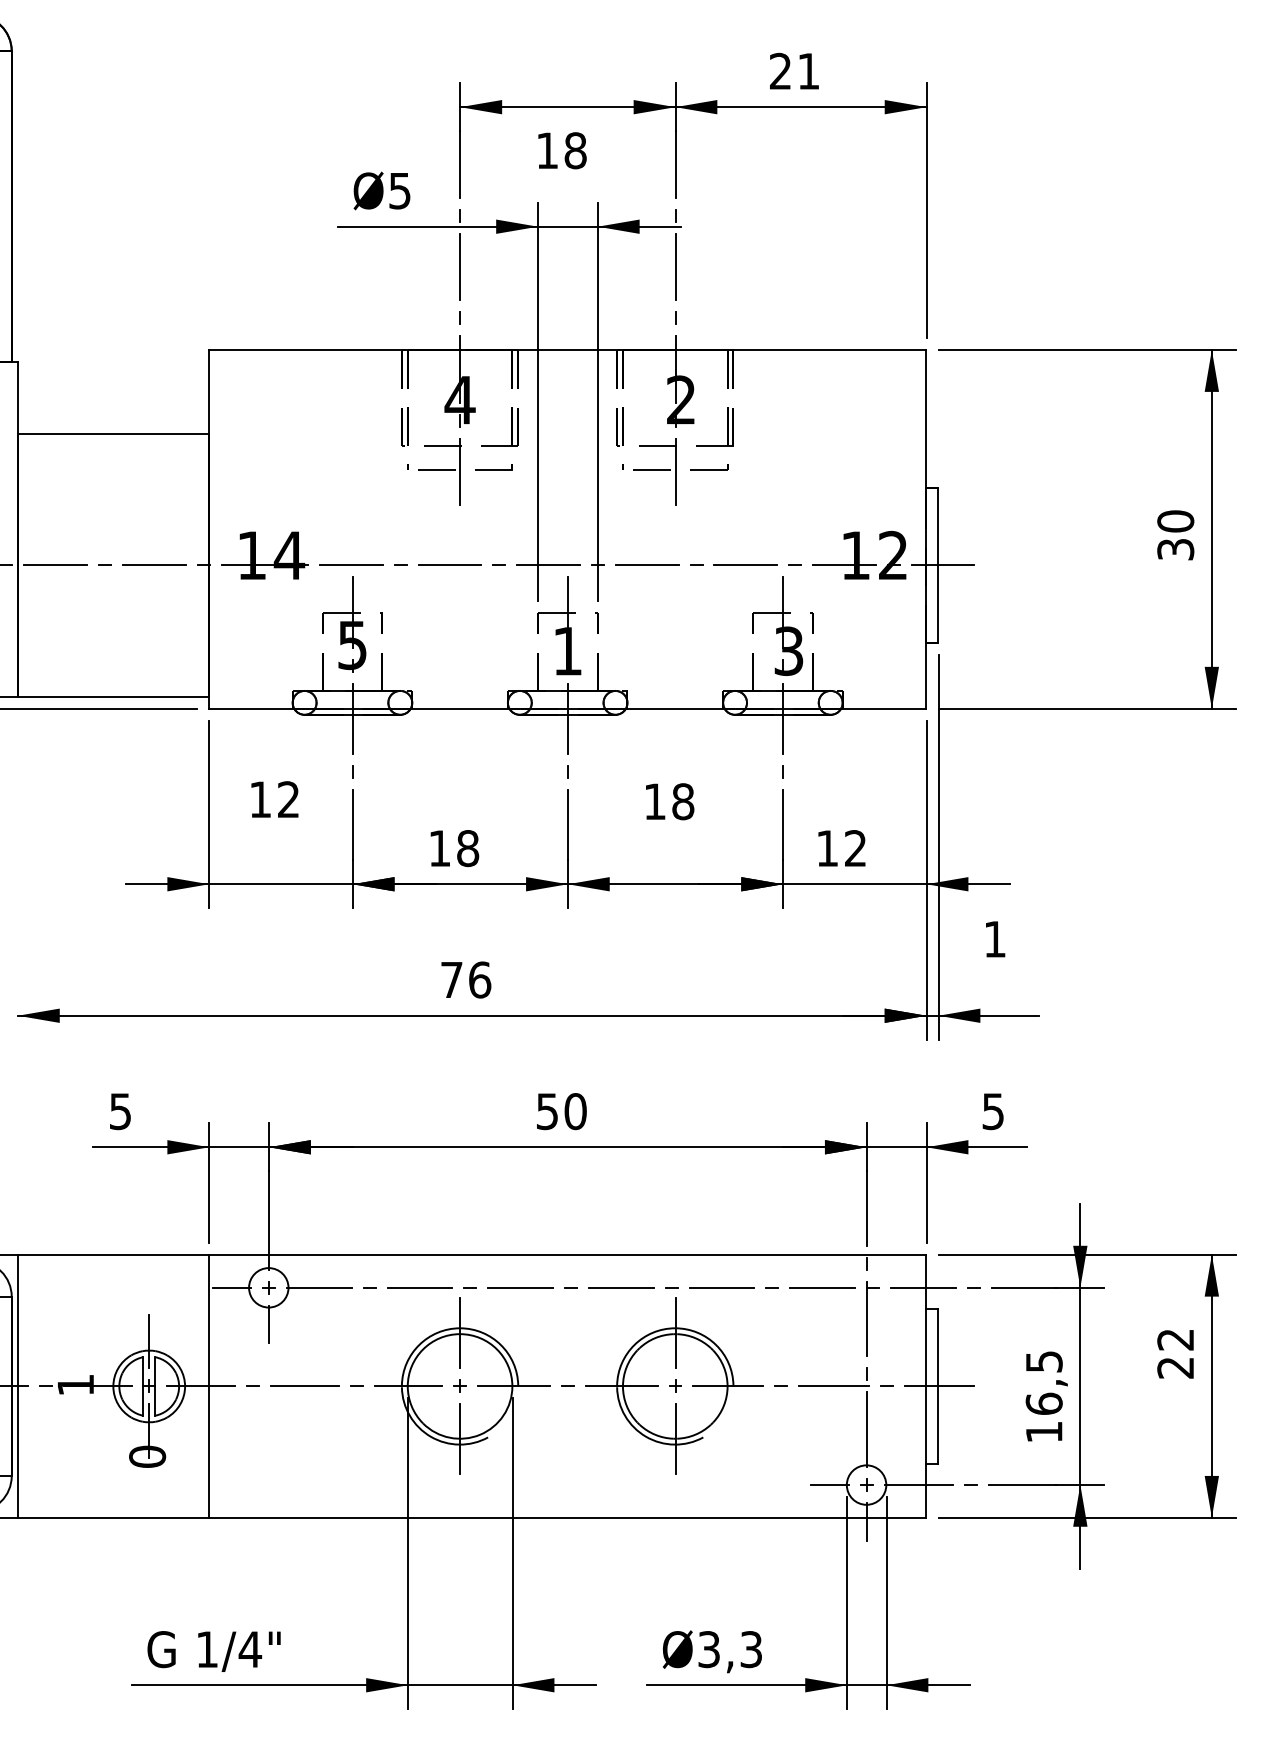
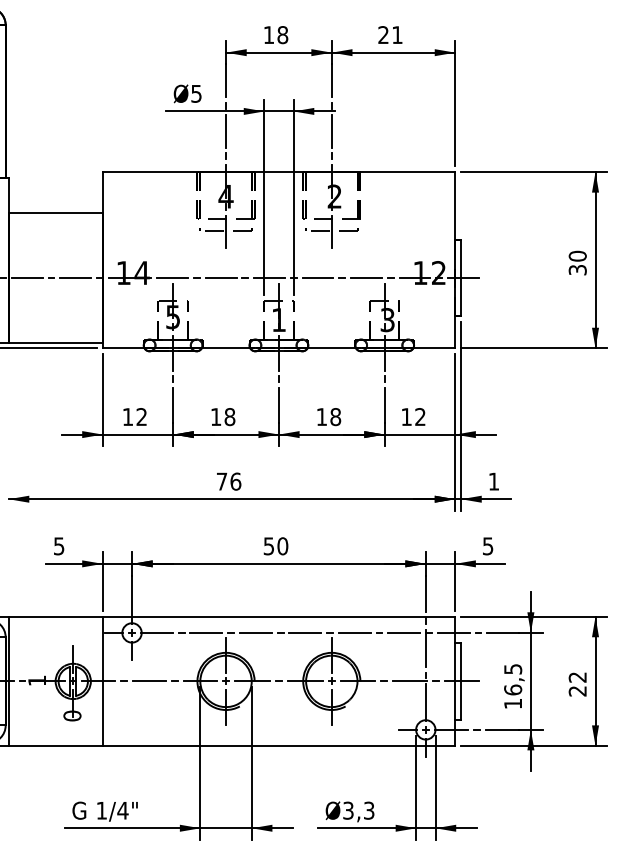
text: (562, 151) -> (276, 35), moved
text: (273, 798) -> (134, 416), moved
text: (670, 802) -> (329, 417), moved
text: (994, 938) -> (493, 481), moved
text: (1175, 1354) -> (577, 684), moved

